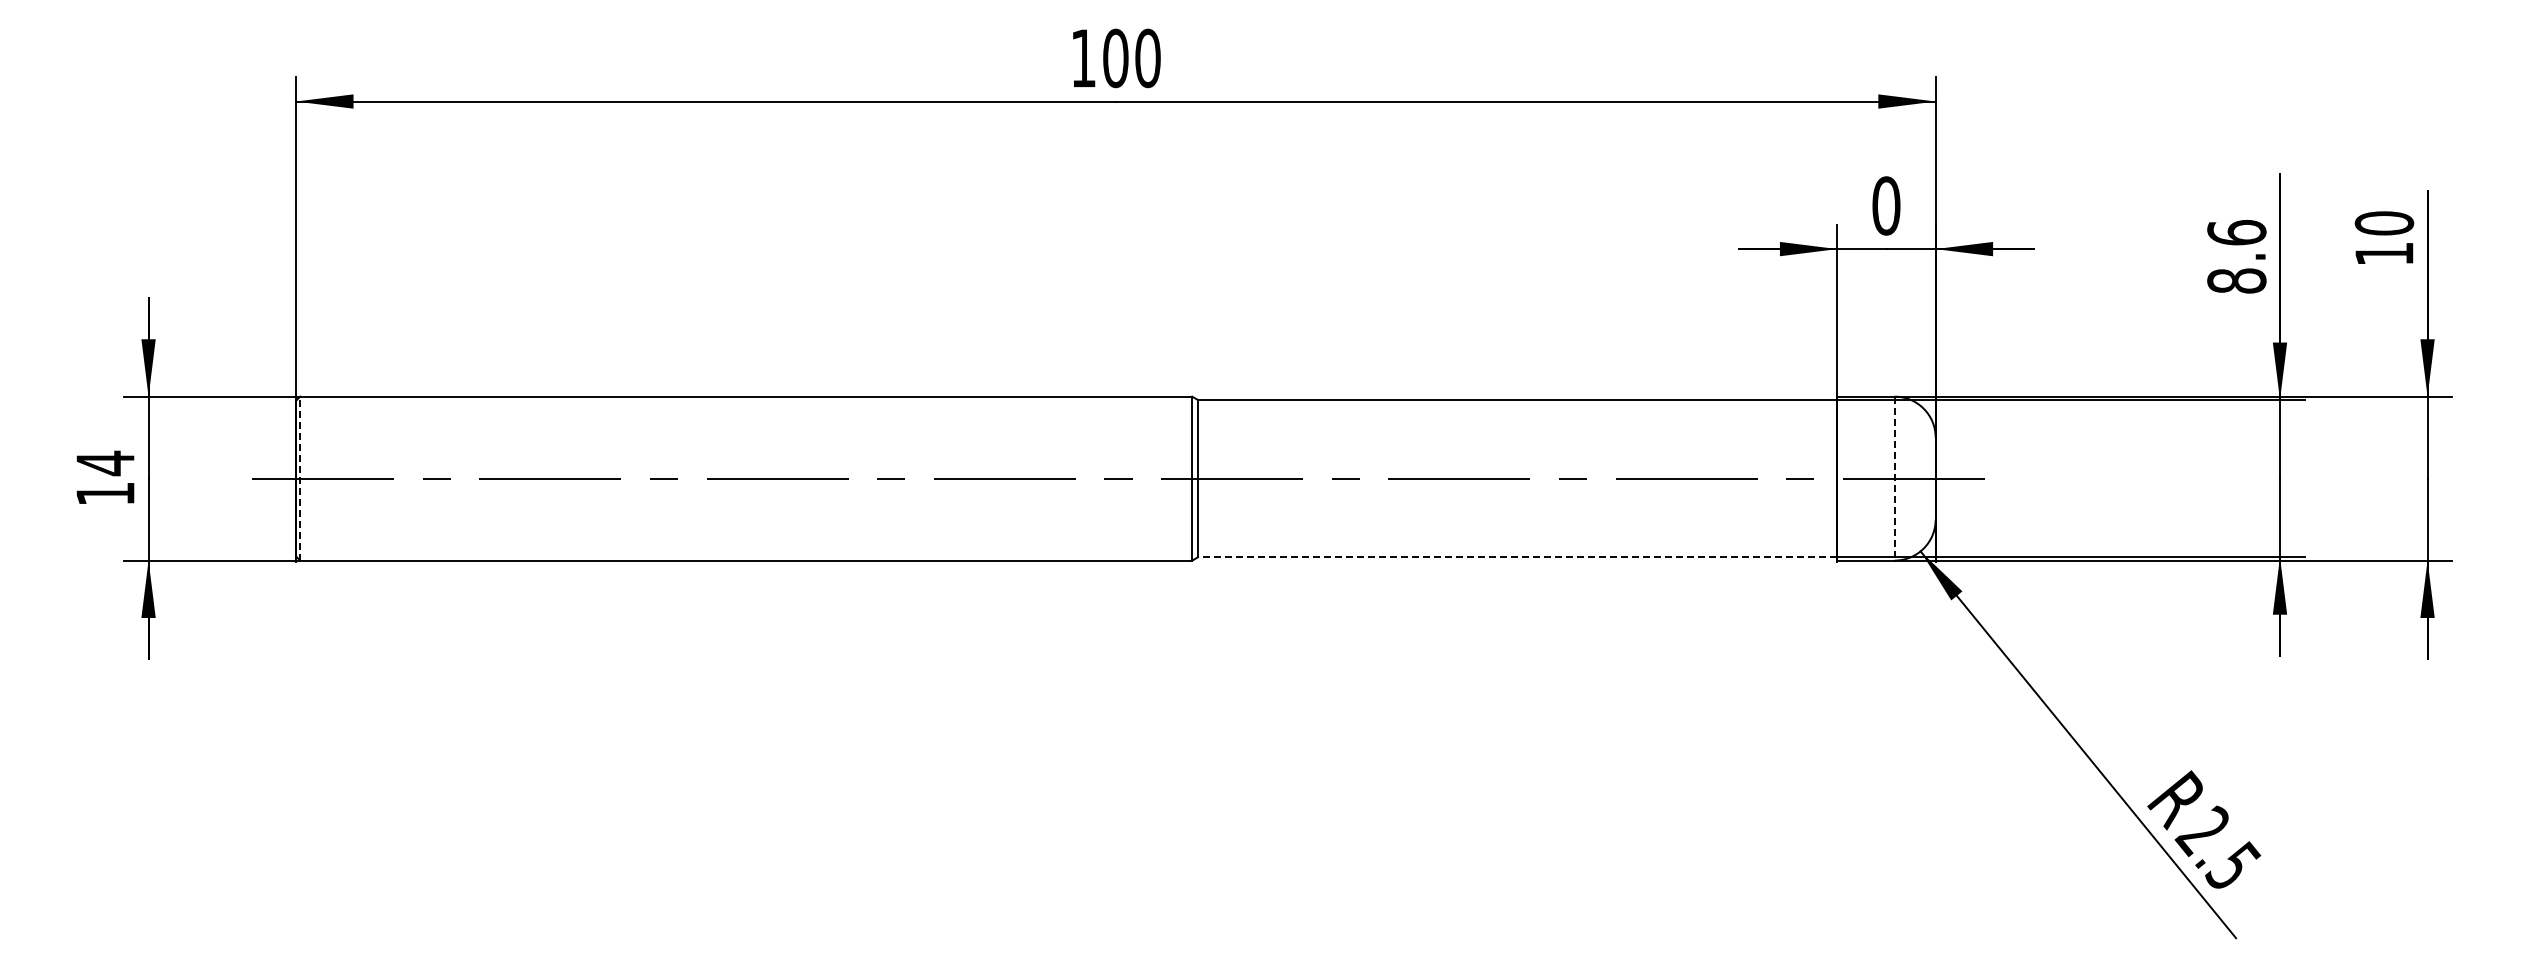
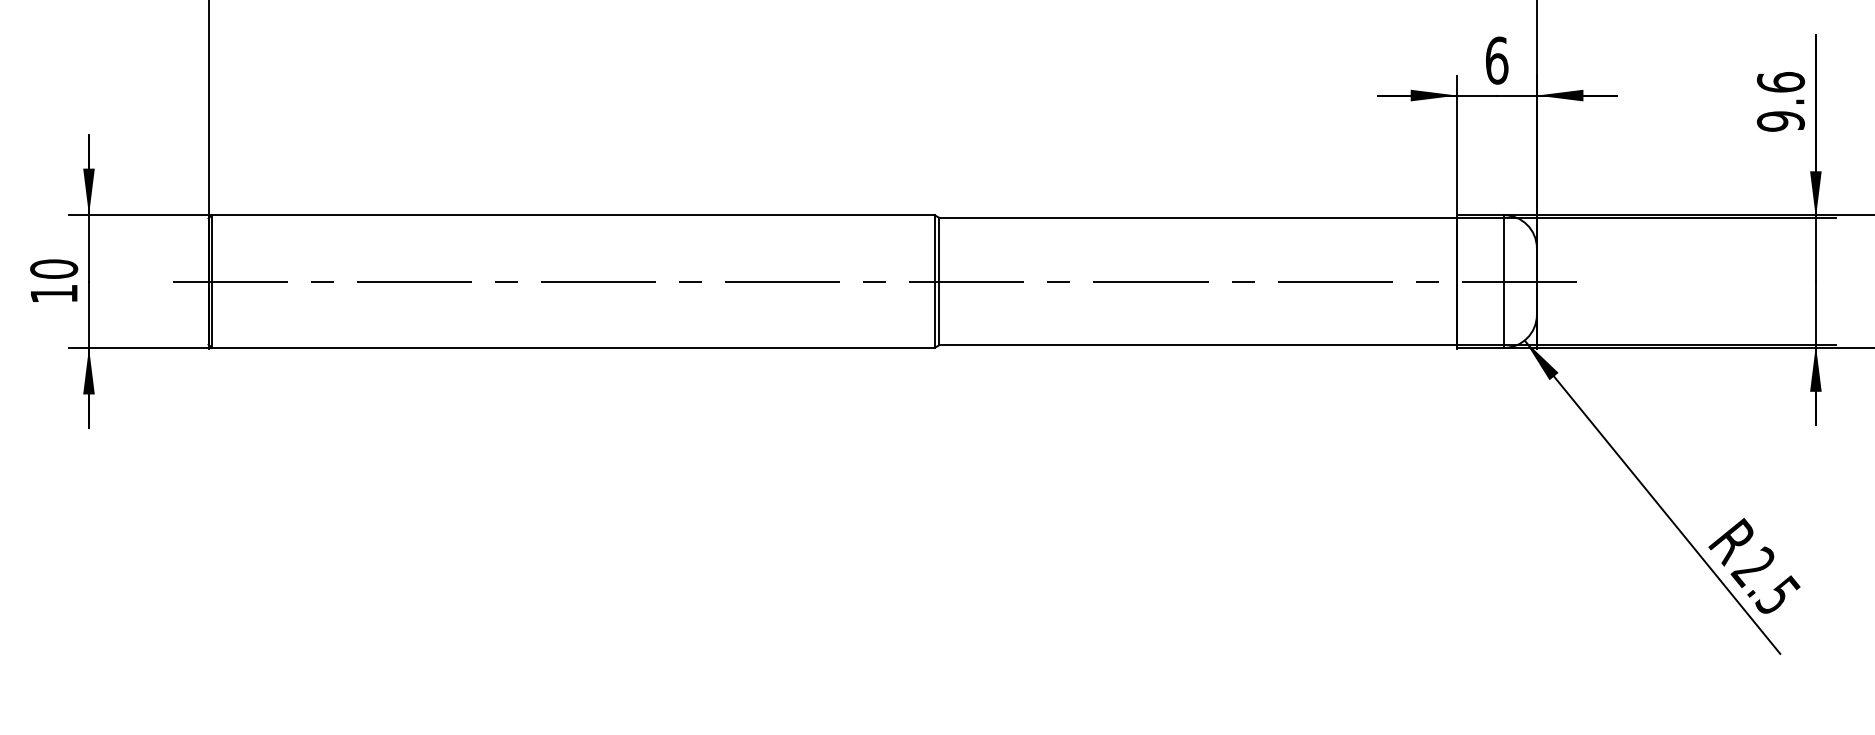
text: (1886, 205) -> (1497, 60), 0 -> 6
text: (2236, 280) -> (1780, 121), 8.6 -> 9.6
text: (105, 463) -> (54, 269), 14 -> 10
line: (300, 478) -> (212, 281), dashed -> solid
line: (1894, 478) -> (1503, 281), dashed -> solid
line: (1517, 557) -> (1198, 345), dashed -> solid

